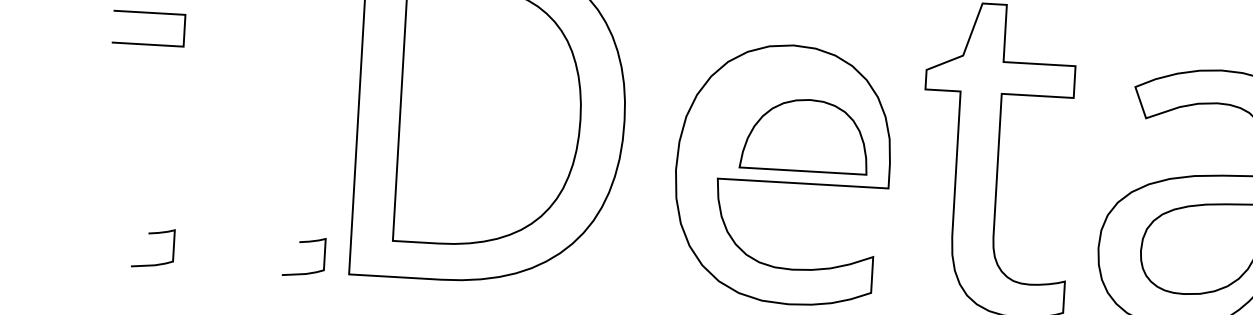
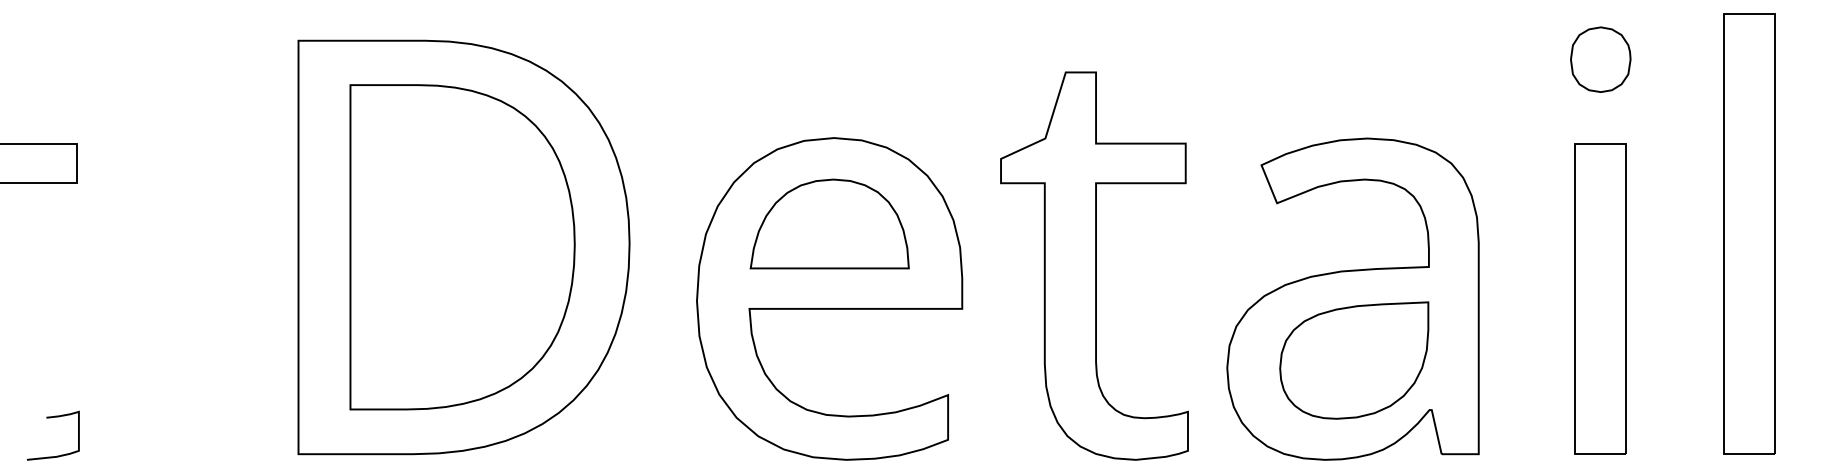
part: (804, 135) -> (829, 223), moved
curve: (303, 243) -> (239, 418), removed

